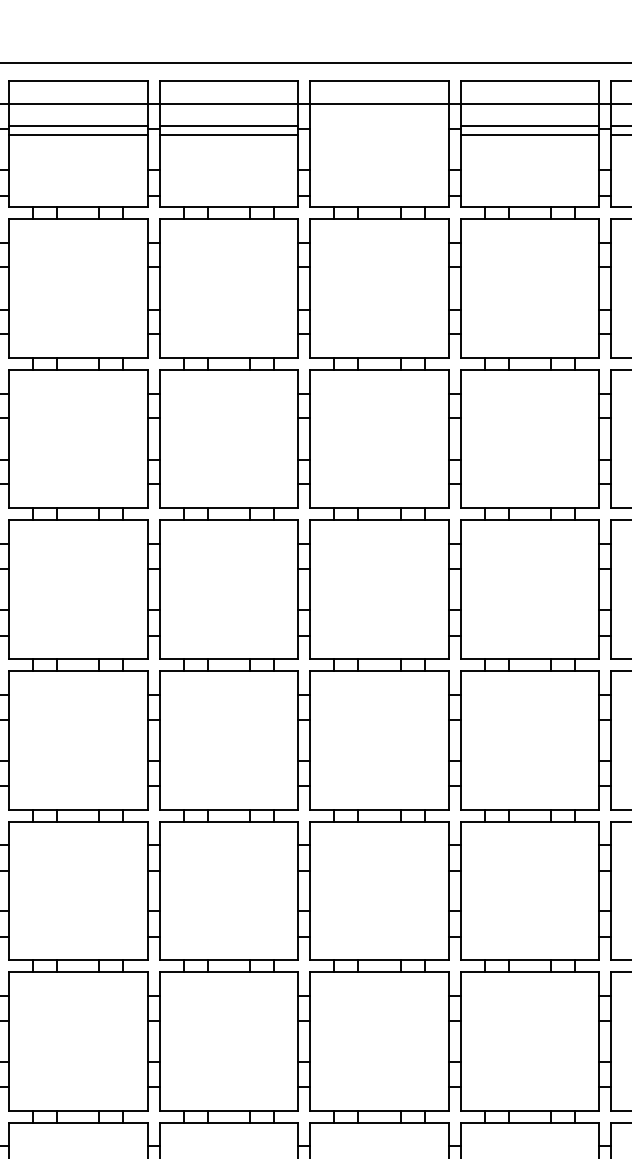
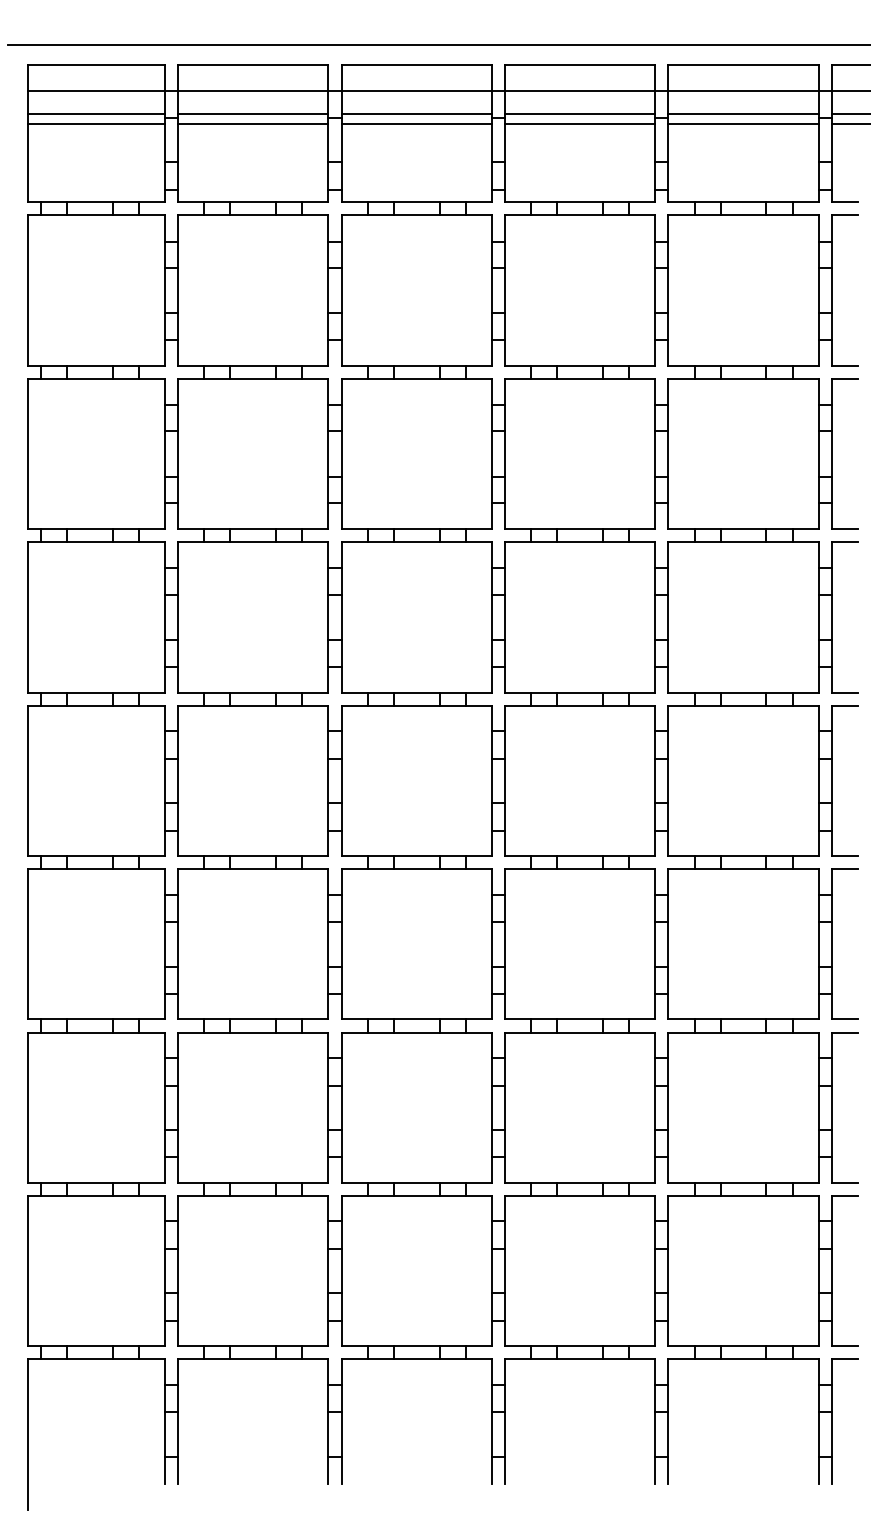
line: (378, 126) -> (579, 114), added
line: (378, 135) -> (579, 124), added

